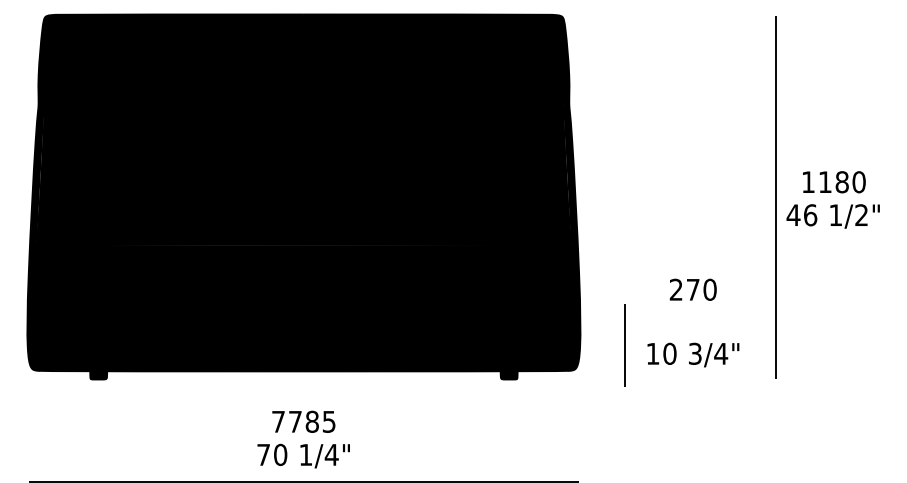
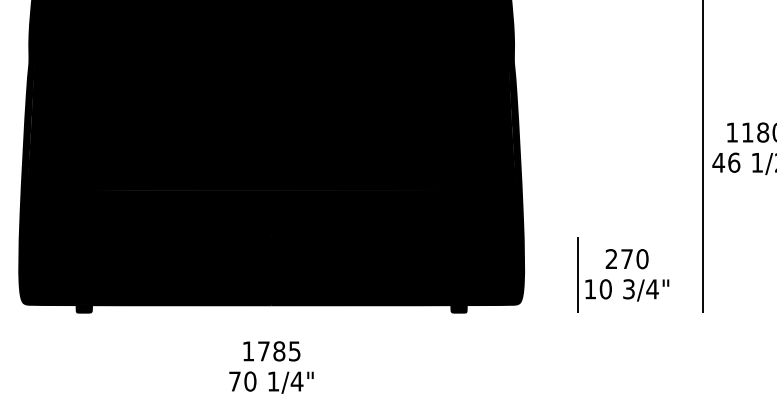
text: (692, 289) -> (626, 258), moved
line: (624, 345) -> (577, 274), moved
text: (278, 421) -> (248, 351), 7785 -> 1785

